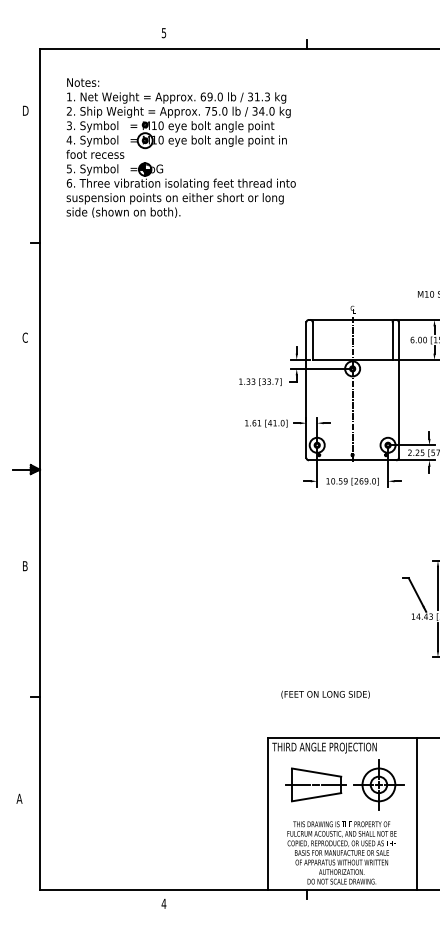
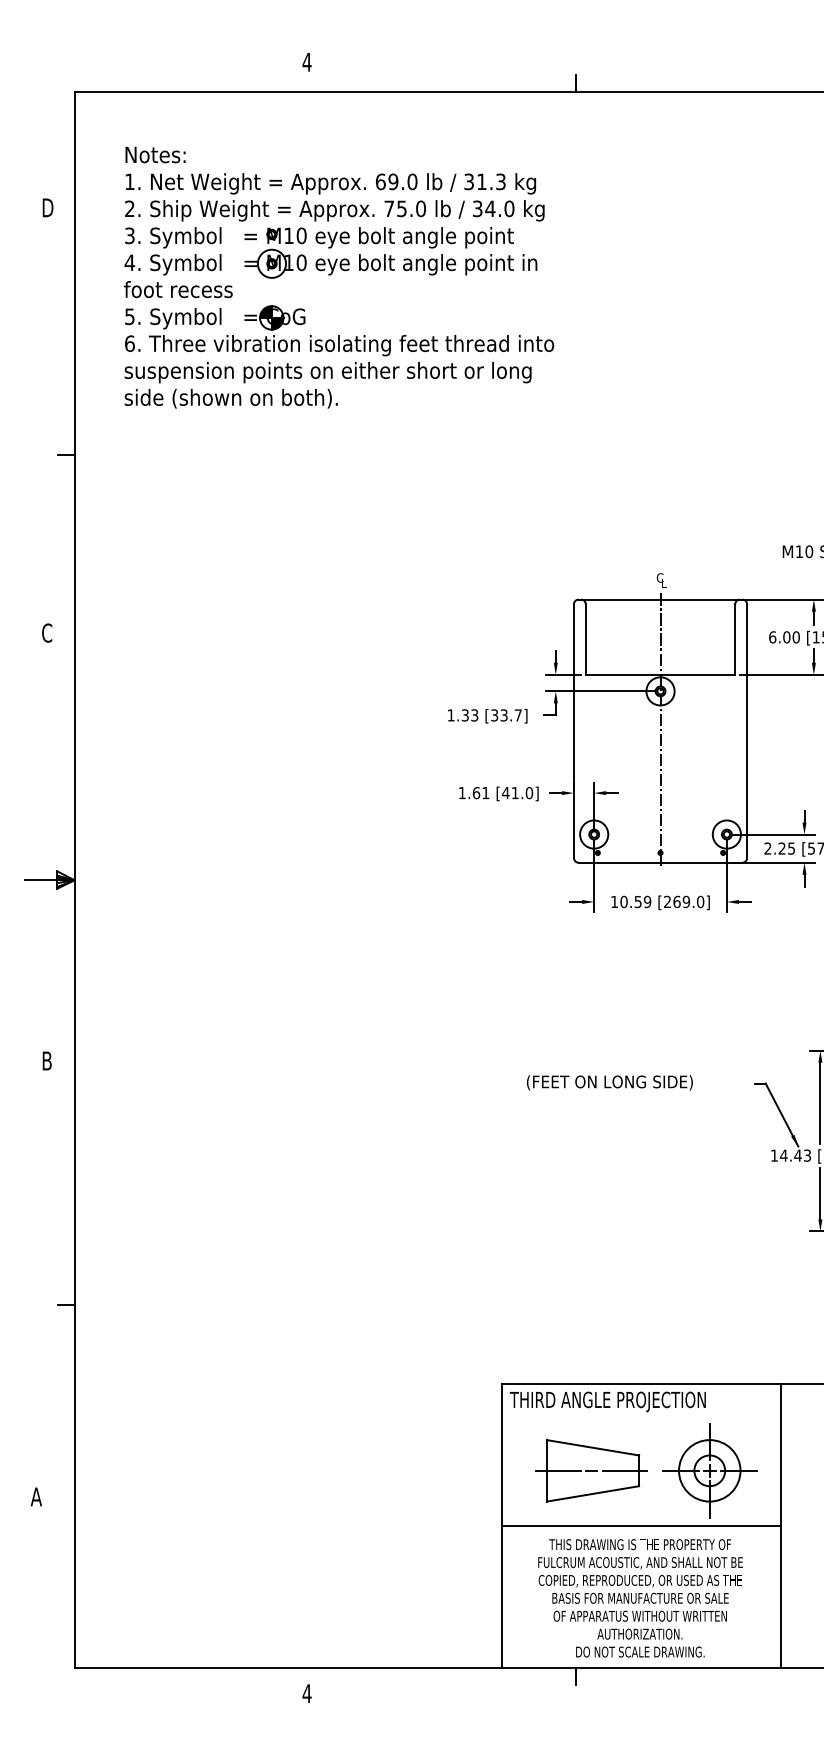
text: (163, 33) -> (306, 62), 5 -> 4
text: (325, 694) -> (609, 1082), moved
line: (341, 814) -> (639, 1526), added

